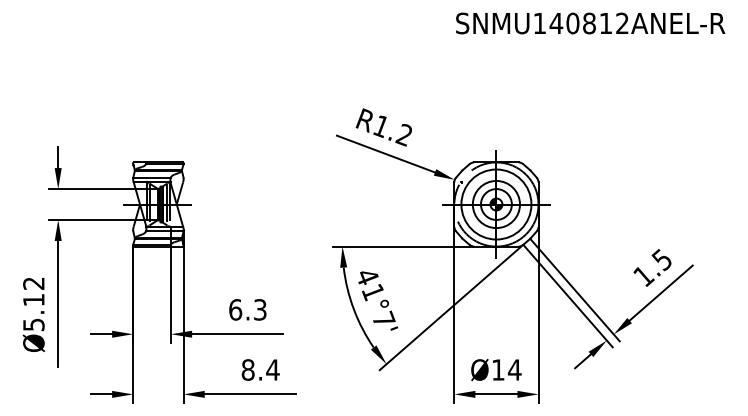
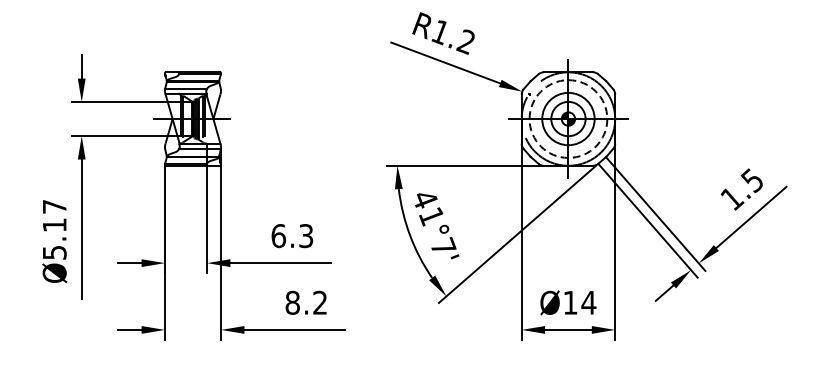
circle: (496, 204) -> (568, 119), solid -> dashed
text: (33, 283) -> (54, 206), Ø5.12 -> Ø5.17
text: (272, 369) -> (319, 302), 8.4 -> 8.2

